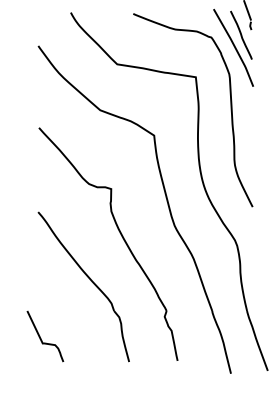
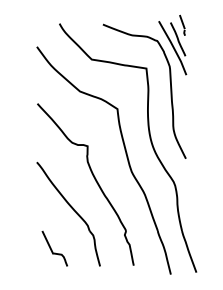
curve: (41, 337) -> (52, 249), moved

